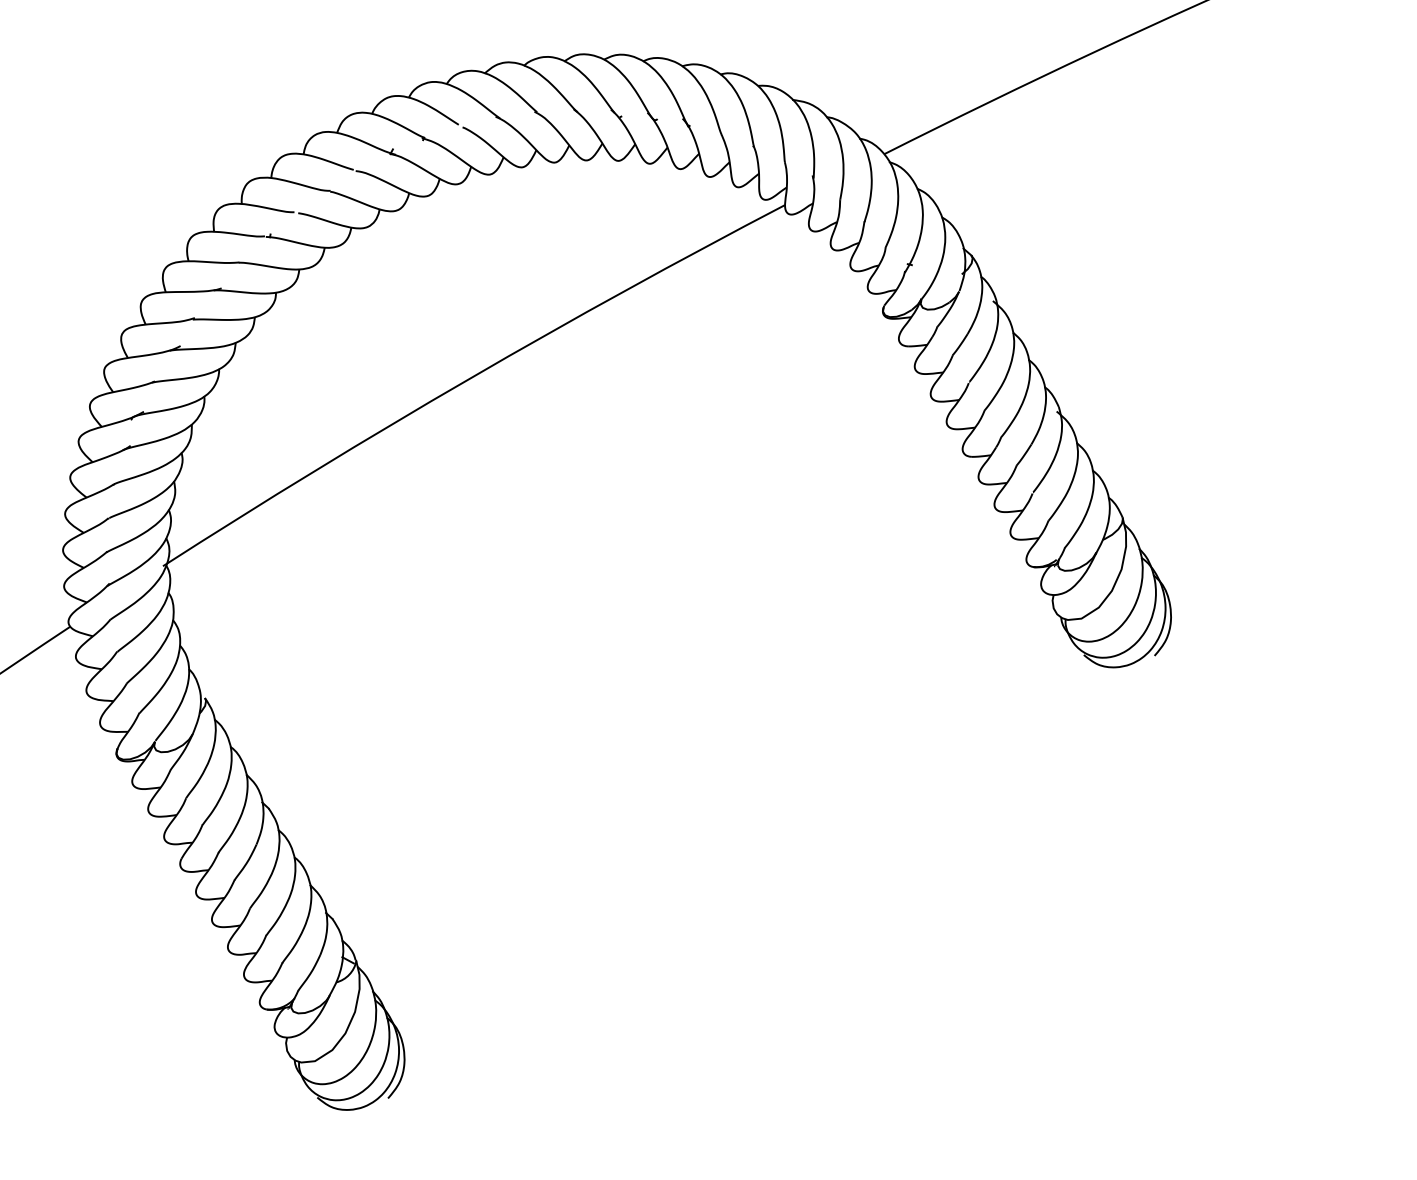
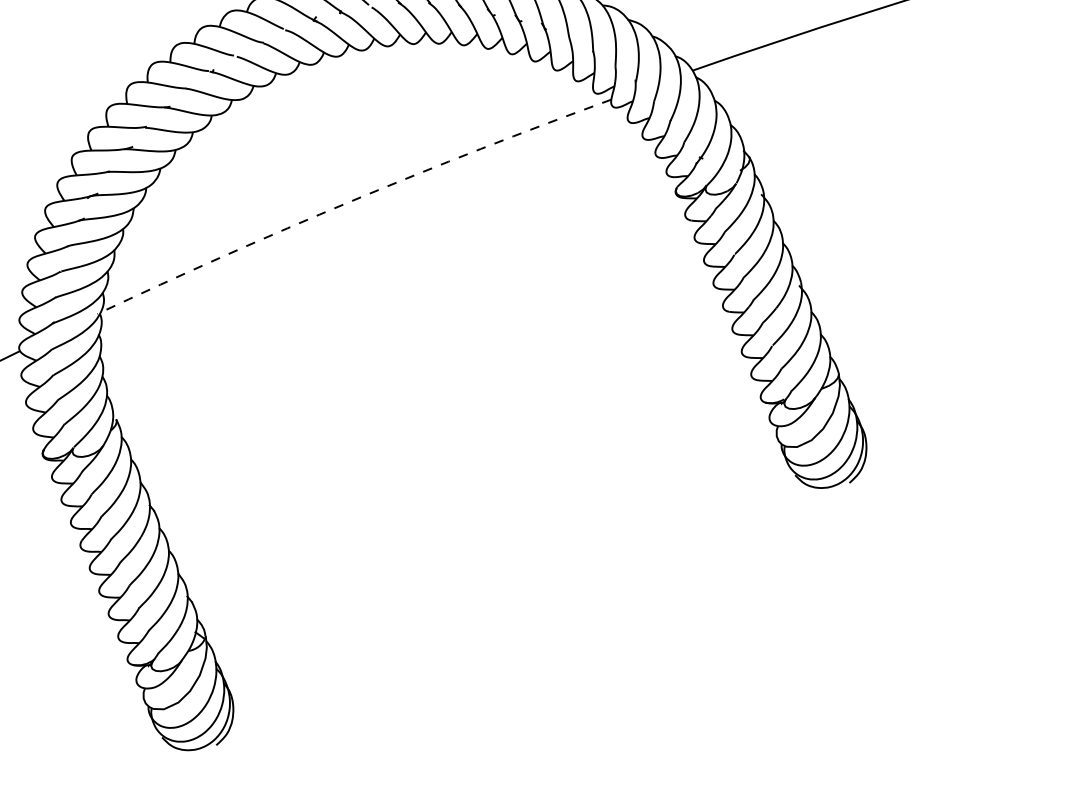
arc: (469, 378) -> (351, 200), solid -> dashed

